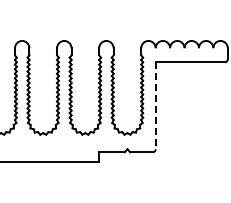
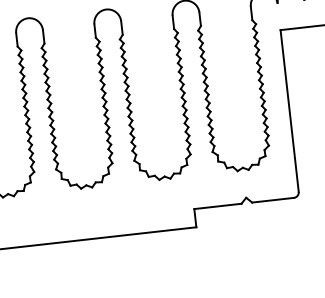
line: (155, 105) -> (289, 110), dashed -> solid

